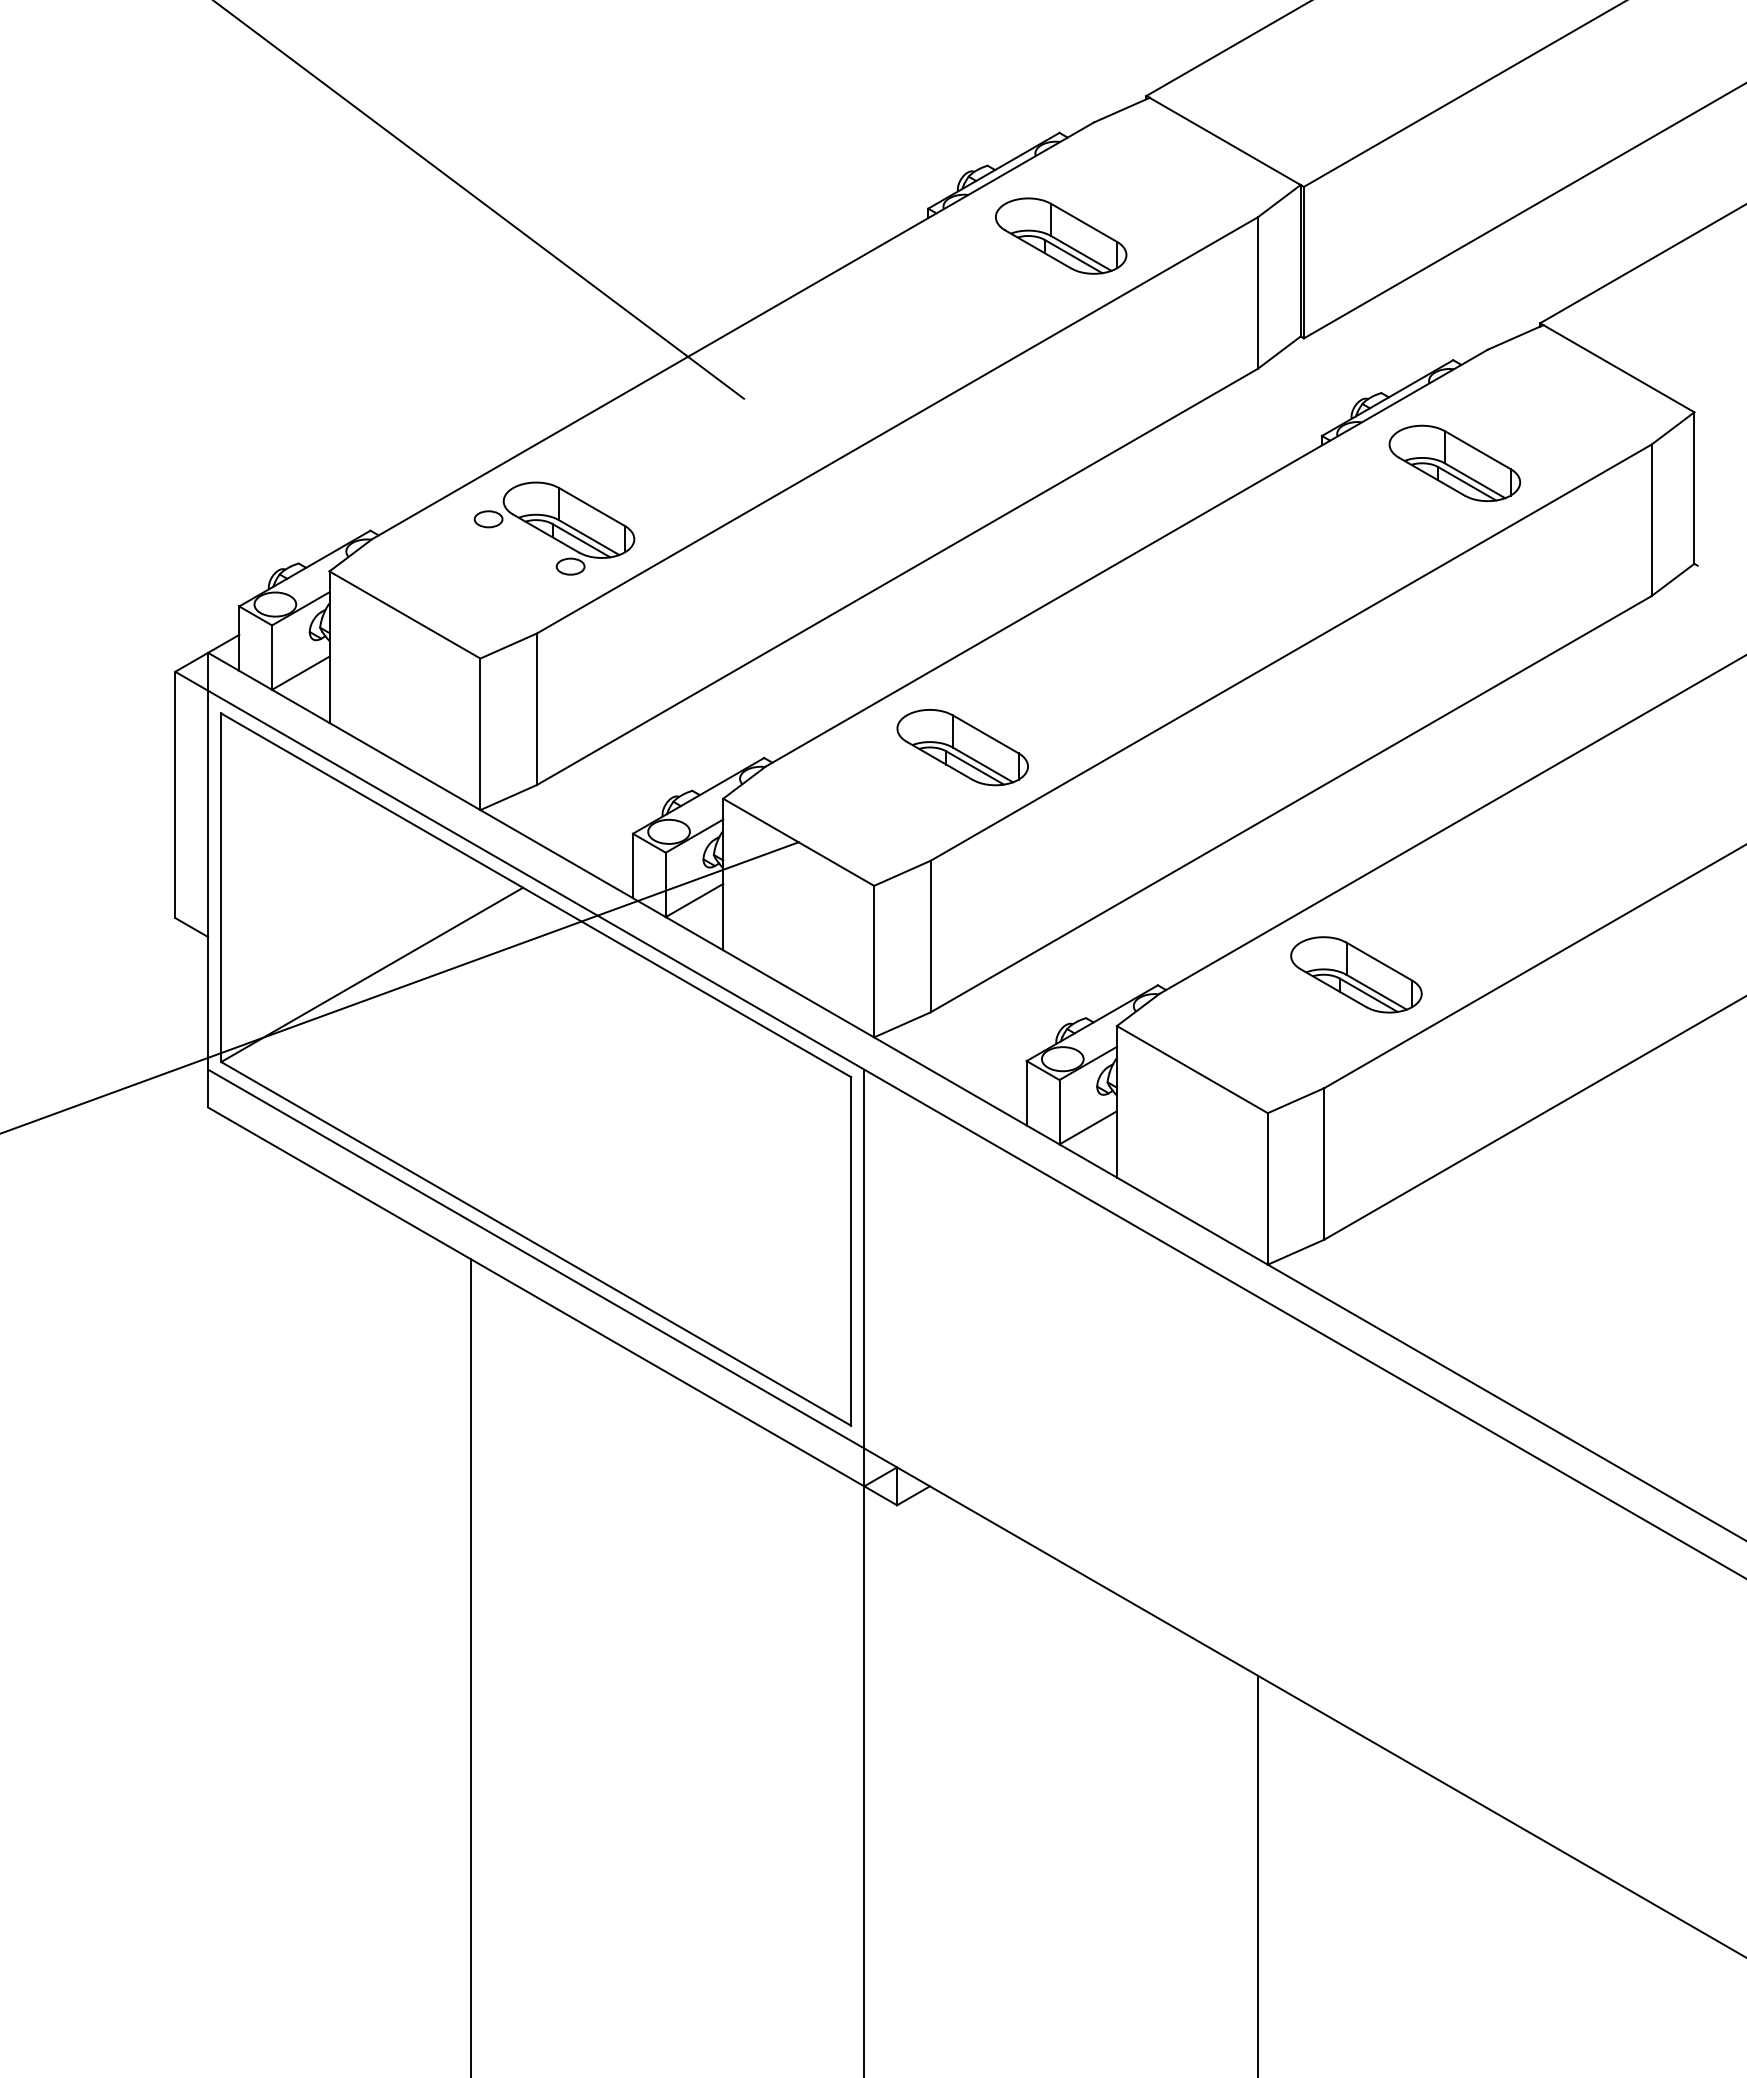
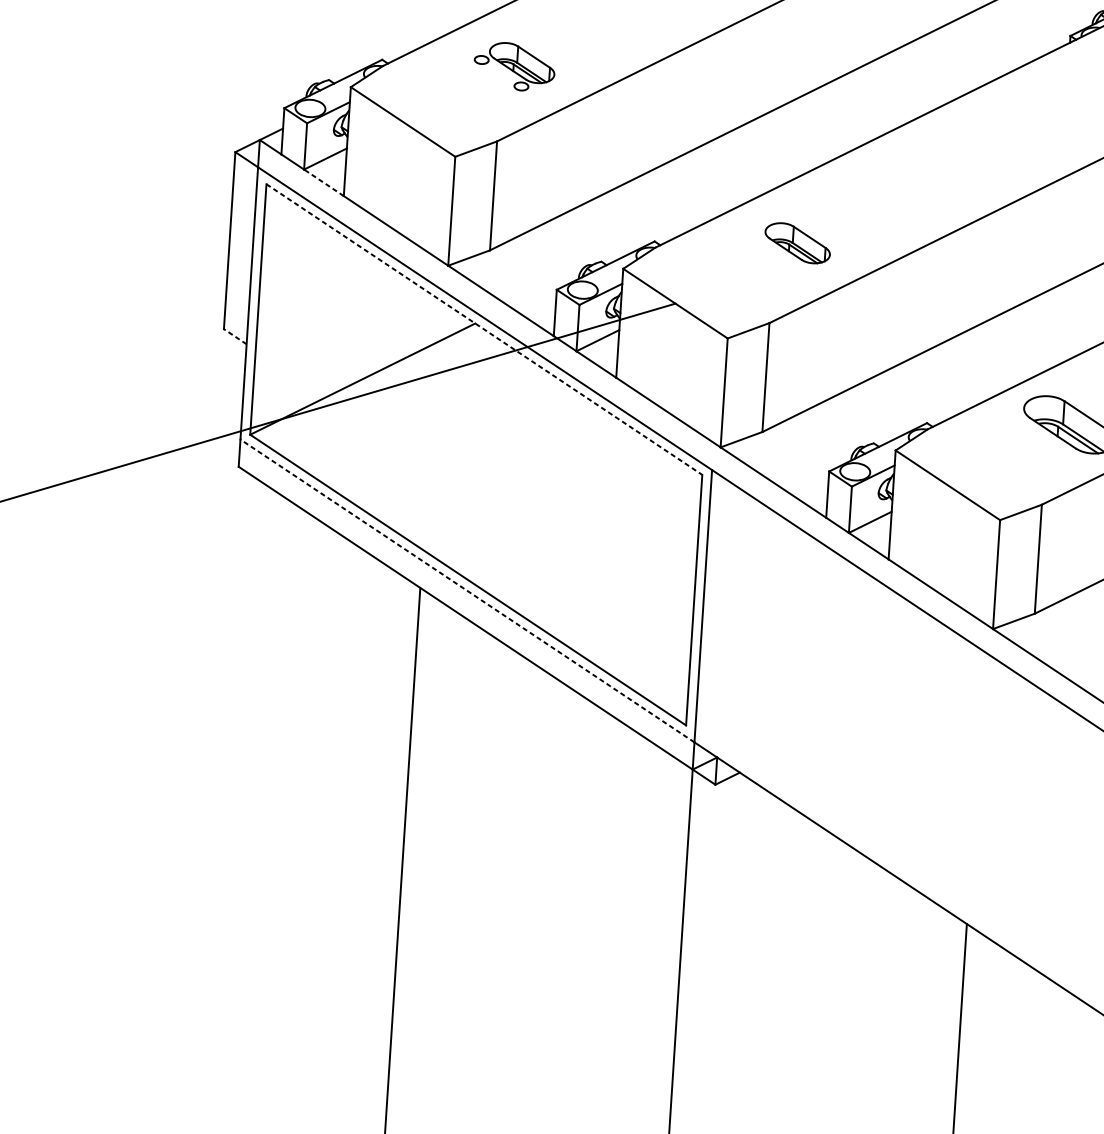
part: (554, 528) -> (514, 66), size x0.7
line: (300, 706) -> (323, 182), solid -> dashed
part: (962, 747) -> (797, 243), size x0.7
line: (536, 895) -> (484, 329), solid -> dashed
line: (191, 927) -> (235, 336), solid -> dashed
line: (536, 1259) -> (467, 591), solid -> dashed

